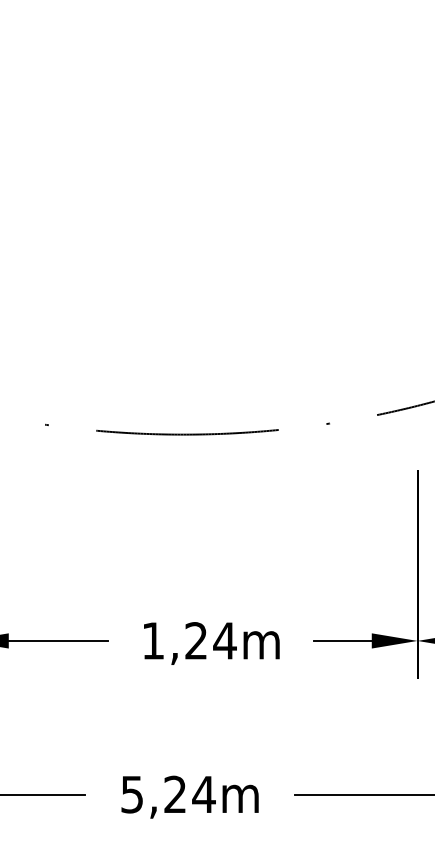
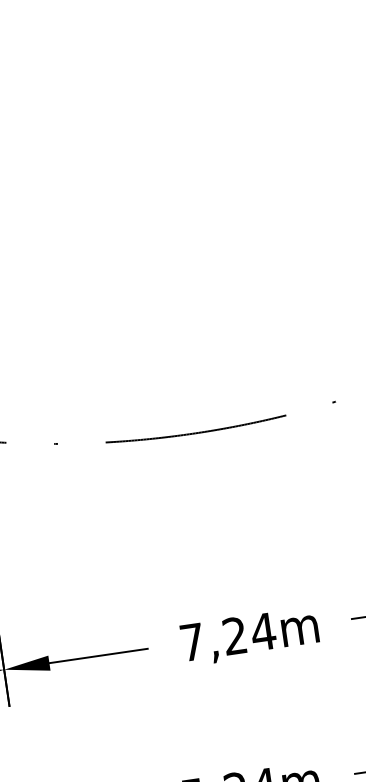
text: (152, 640) -> (191, 641), 1,24m -> 7,24m

